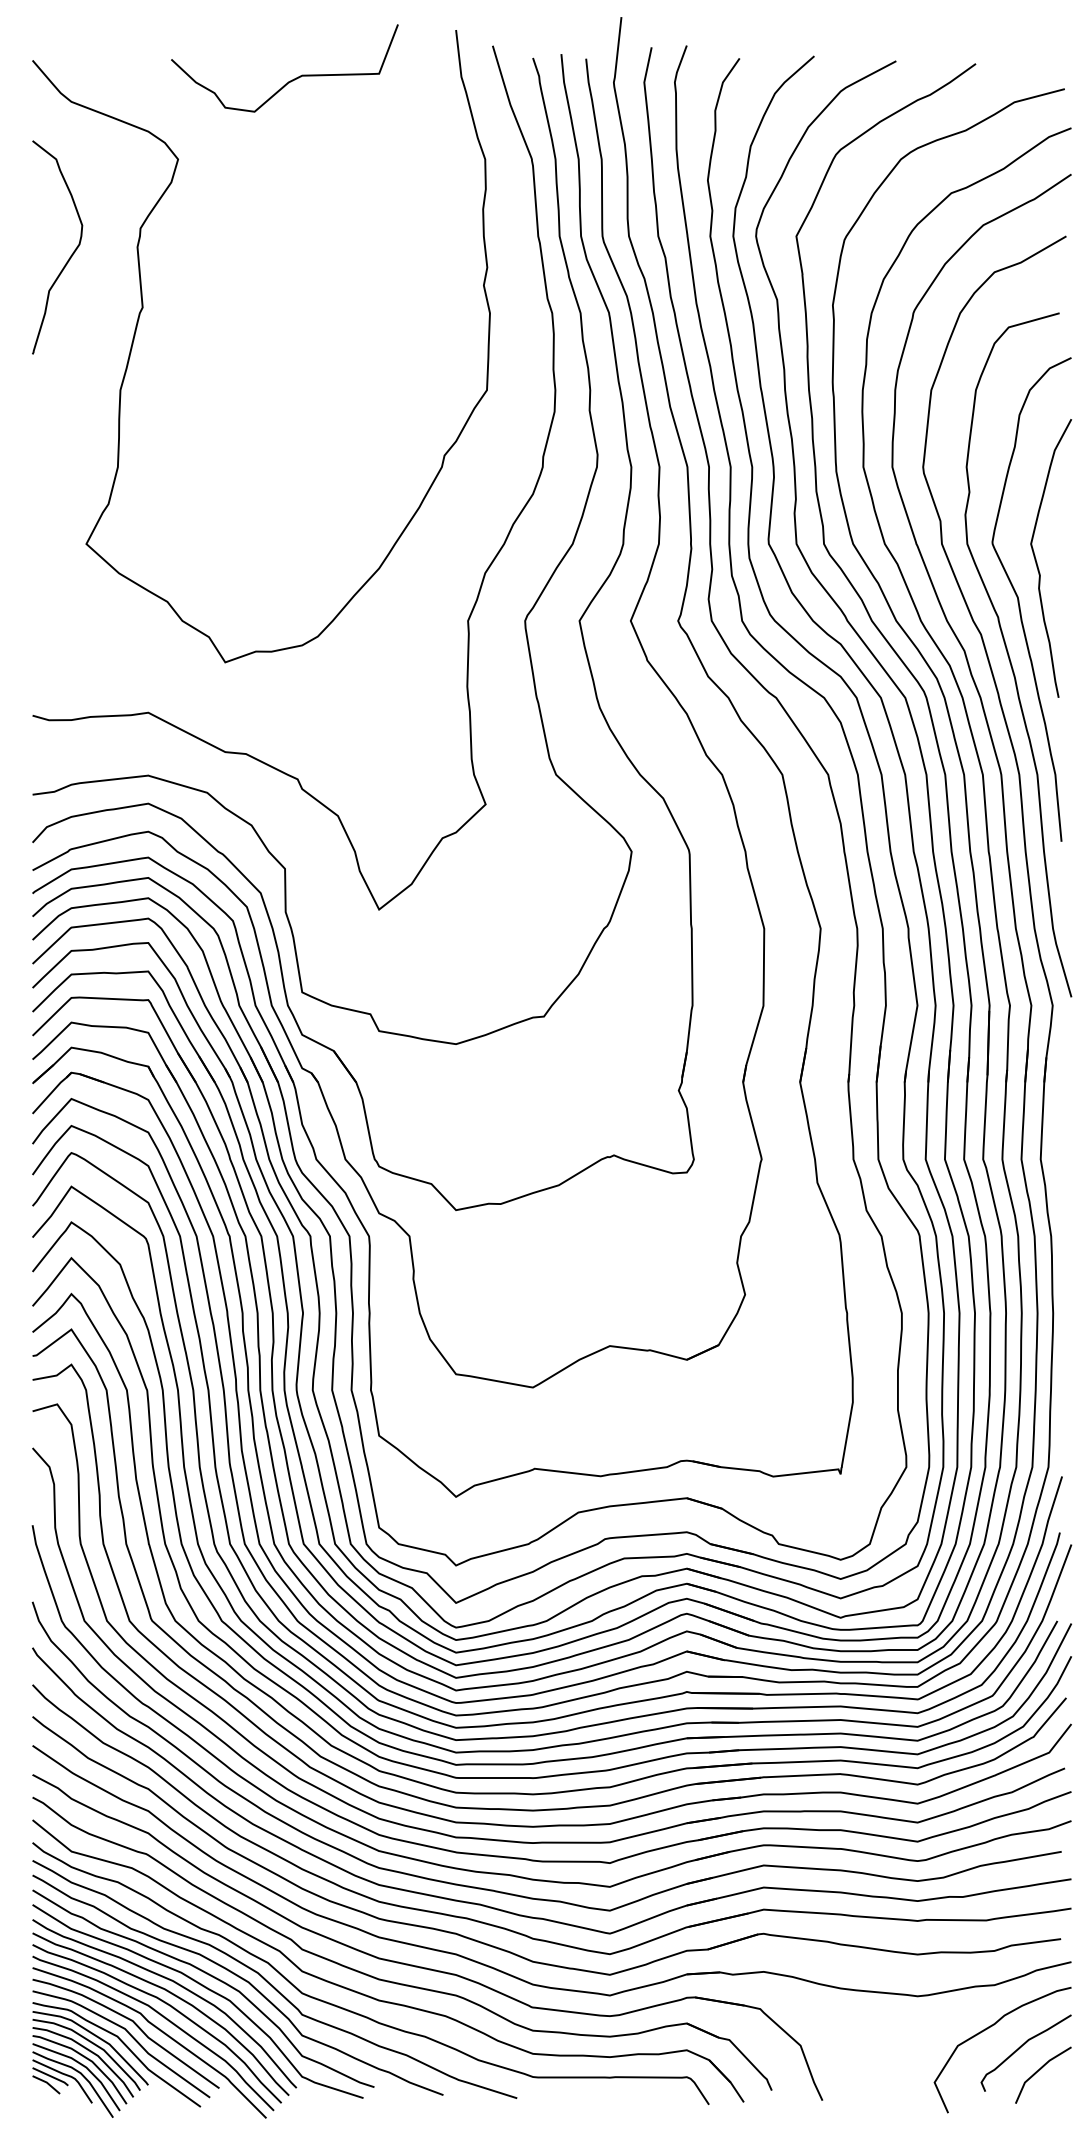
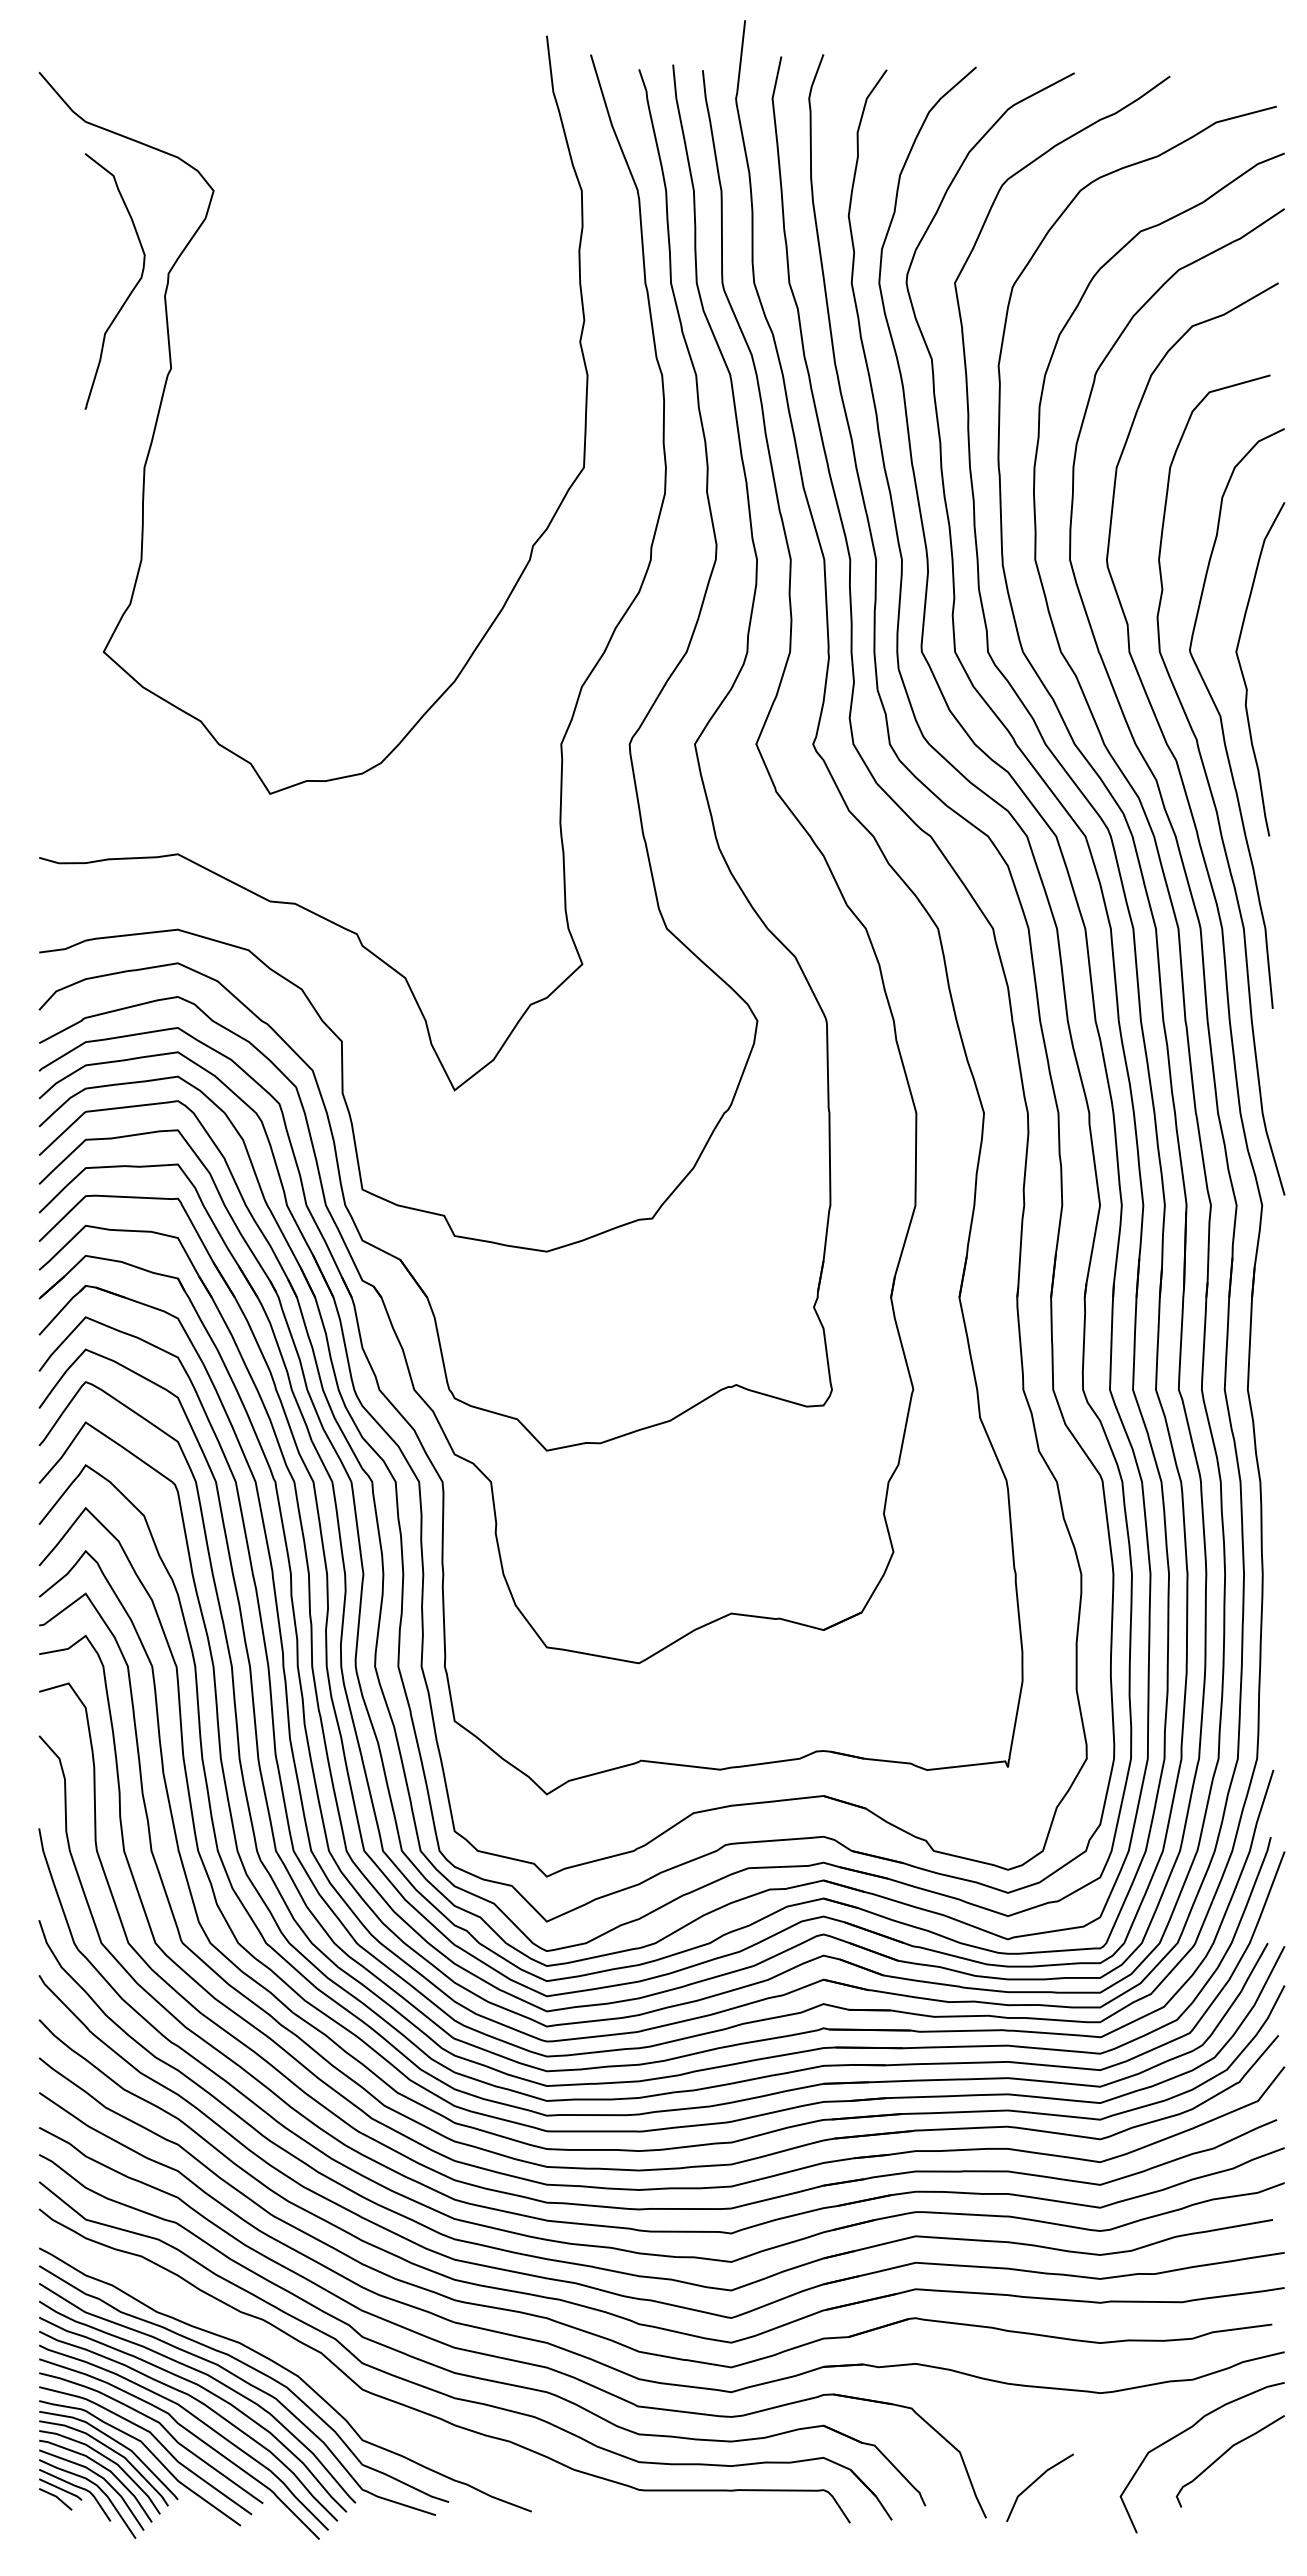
curve: (290, 80) -> (348, 96), removed
curve: (69, 257) -> (129, 293), moved
curve: (270, 1983) -> (324, 2377), removed
line: (1039, 2070) -> (1035, 2482), moved

